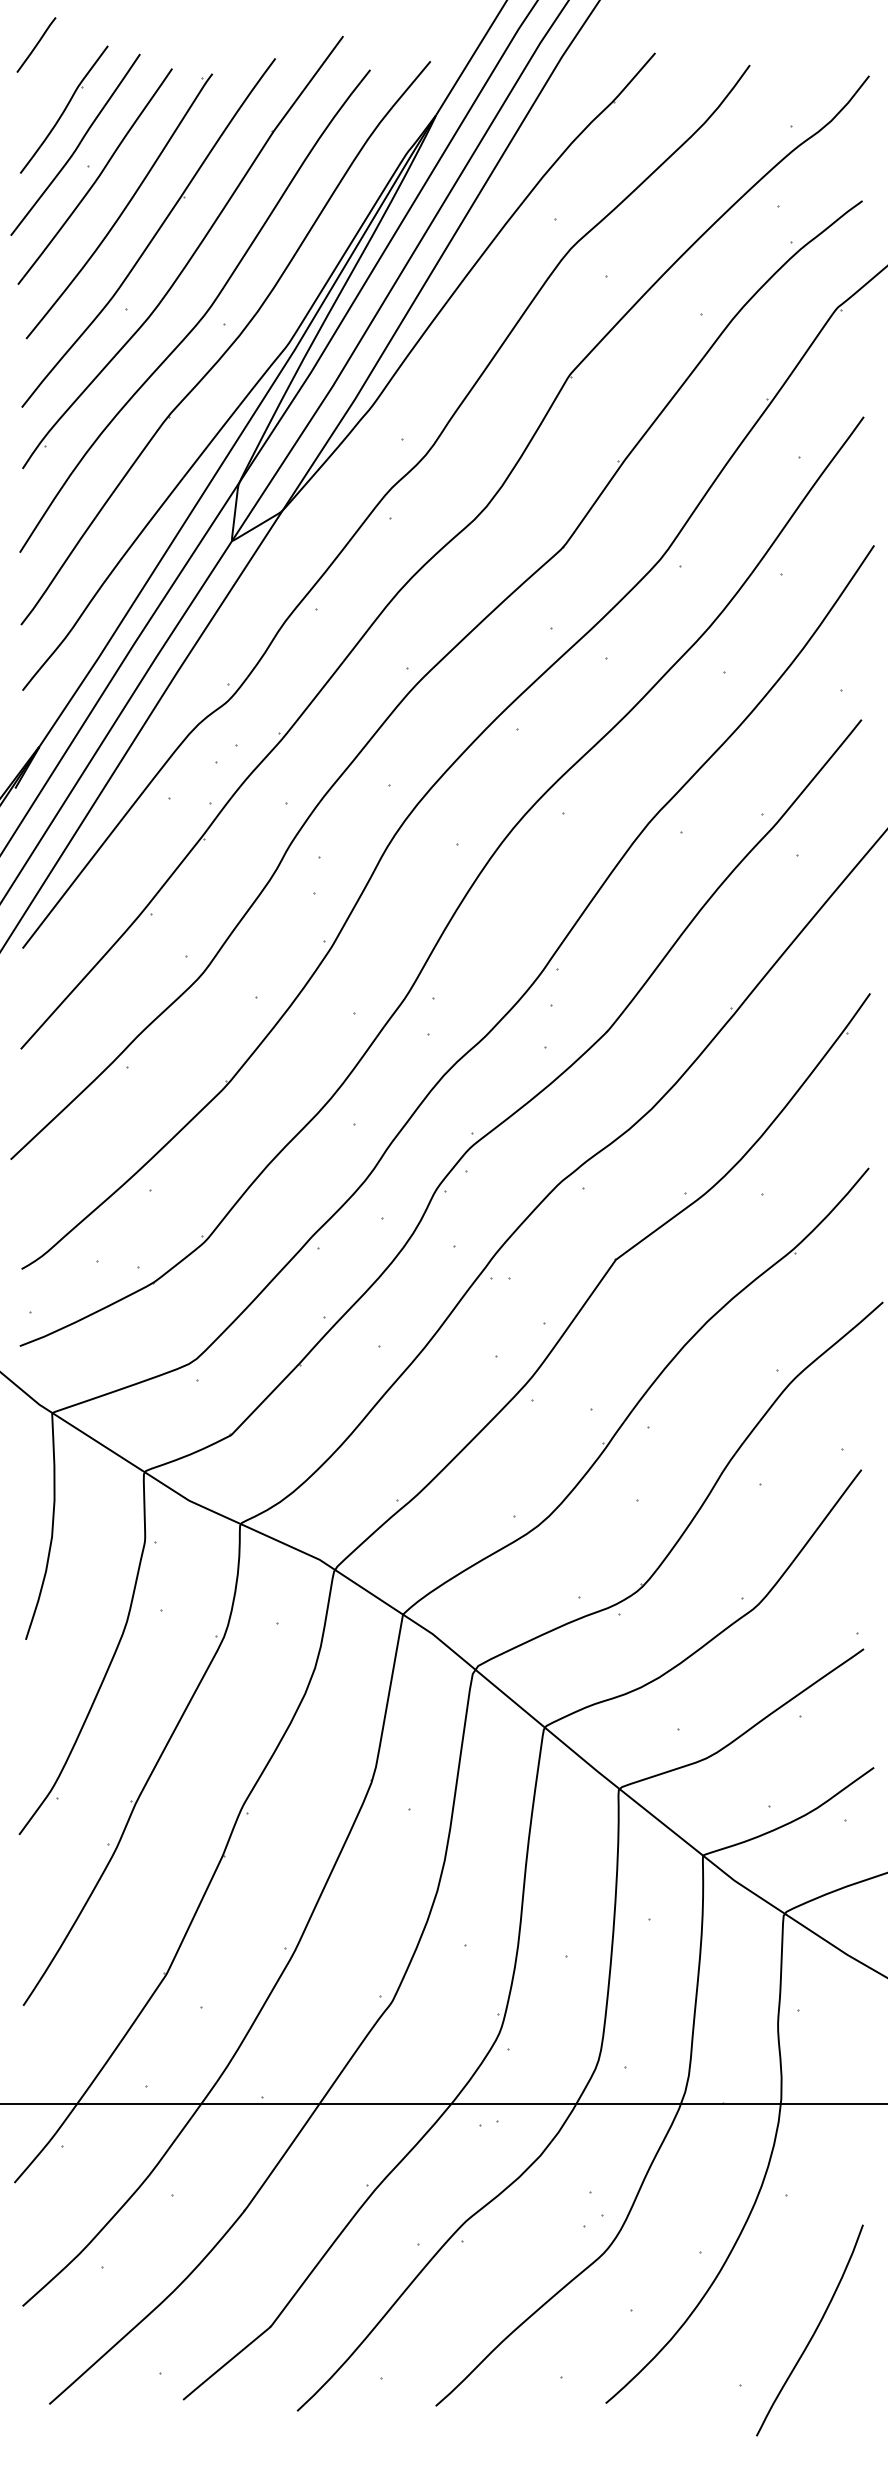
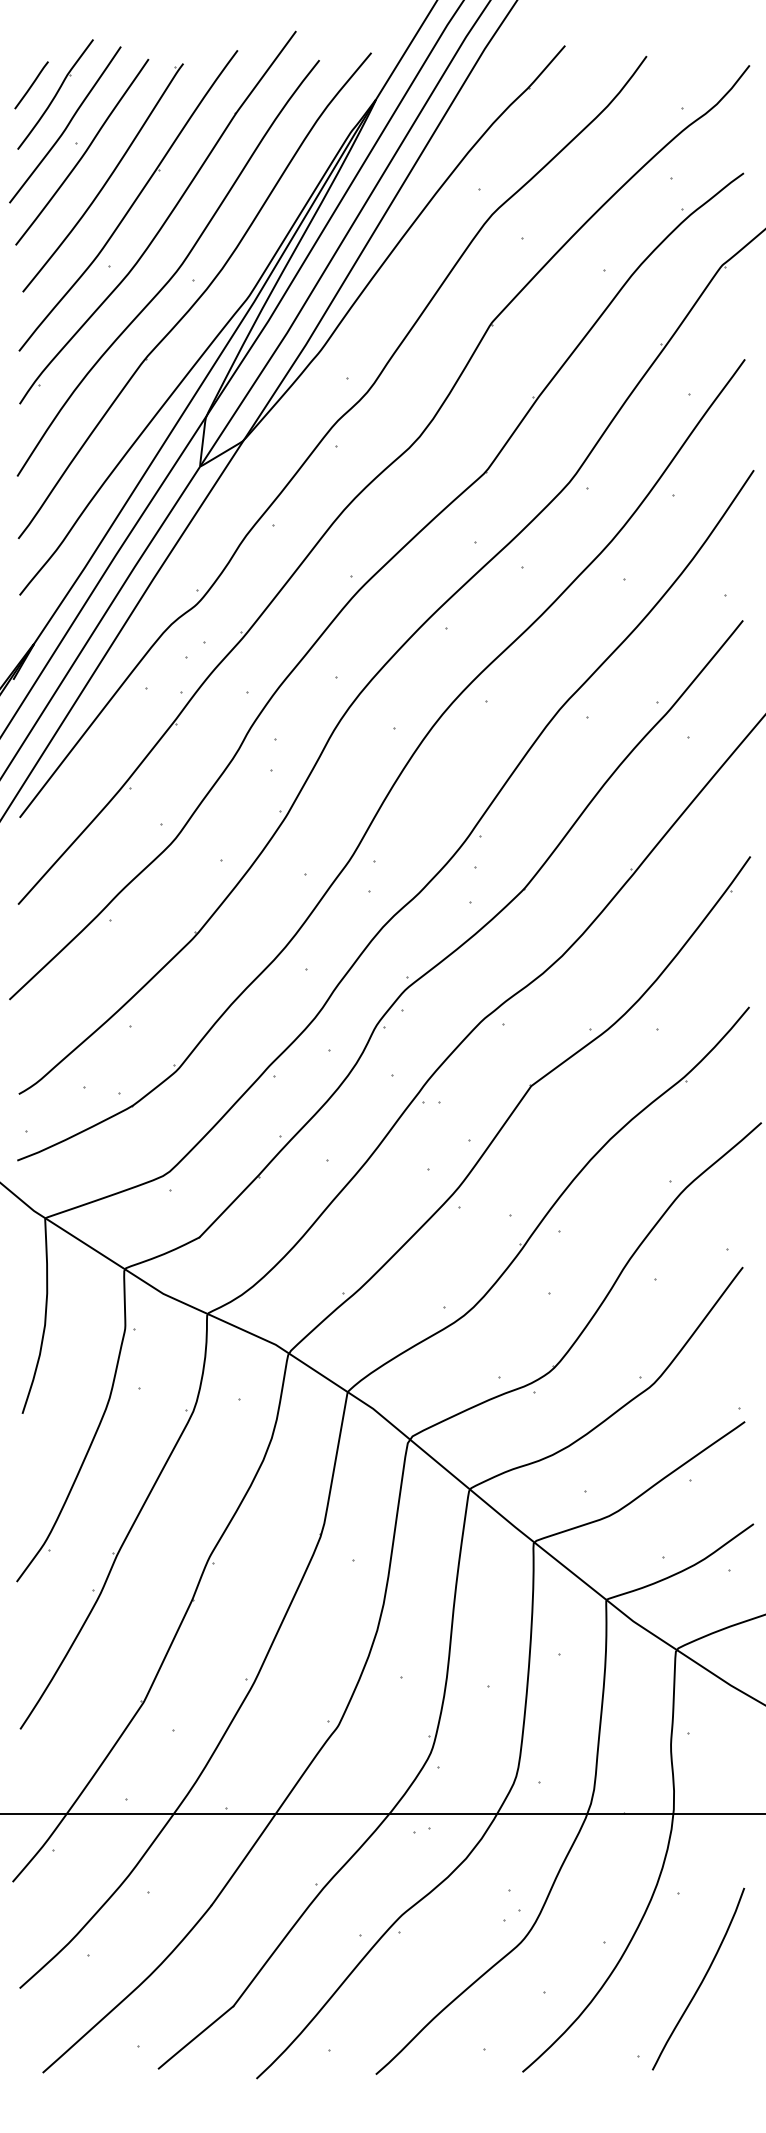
line: (36, 44) -> (31, 84), moved
curve: (813, 2332) -> (701, 1980), moved

